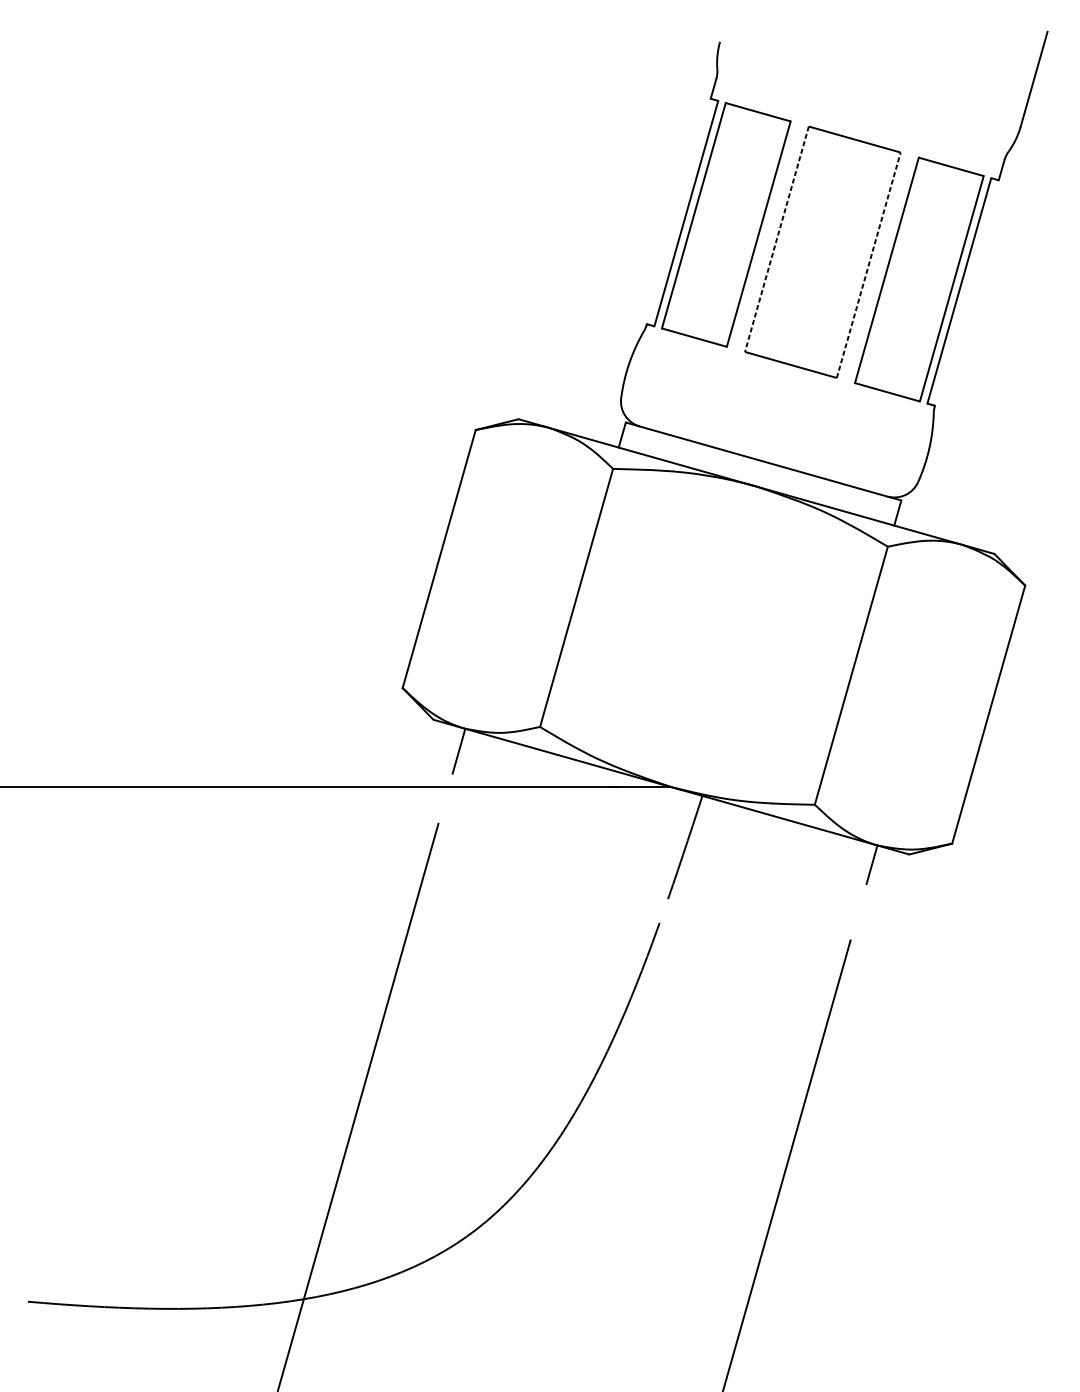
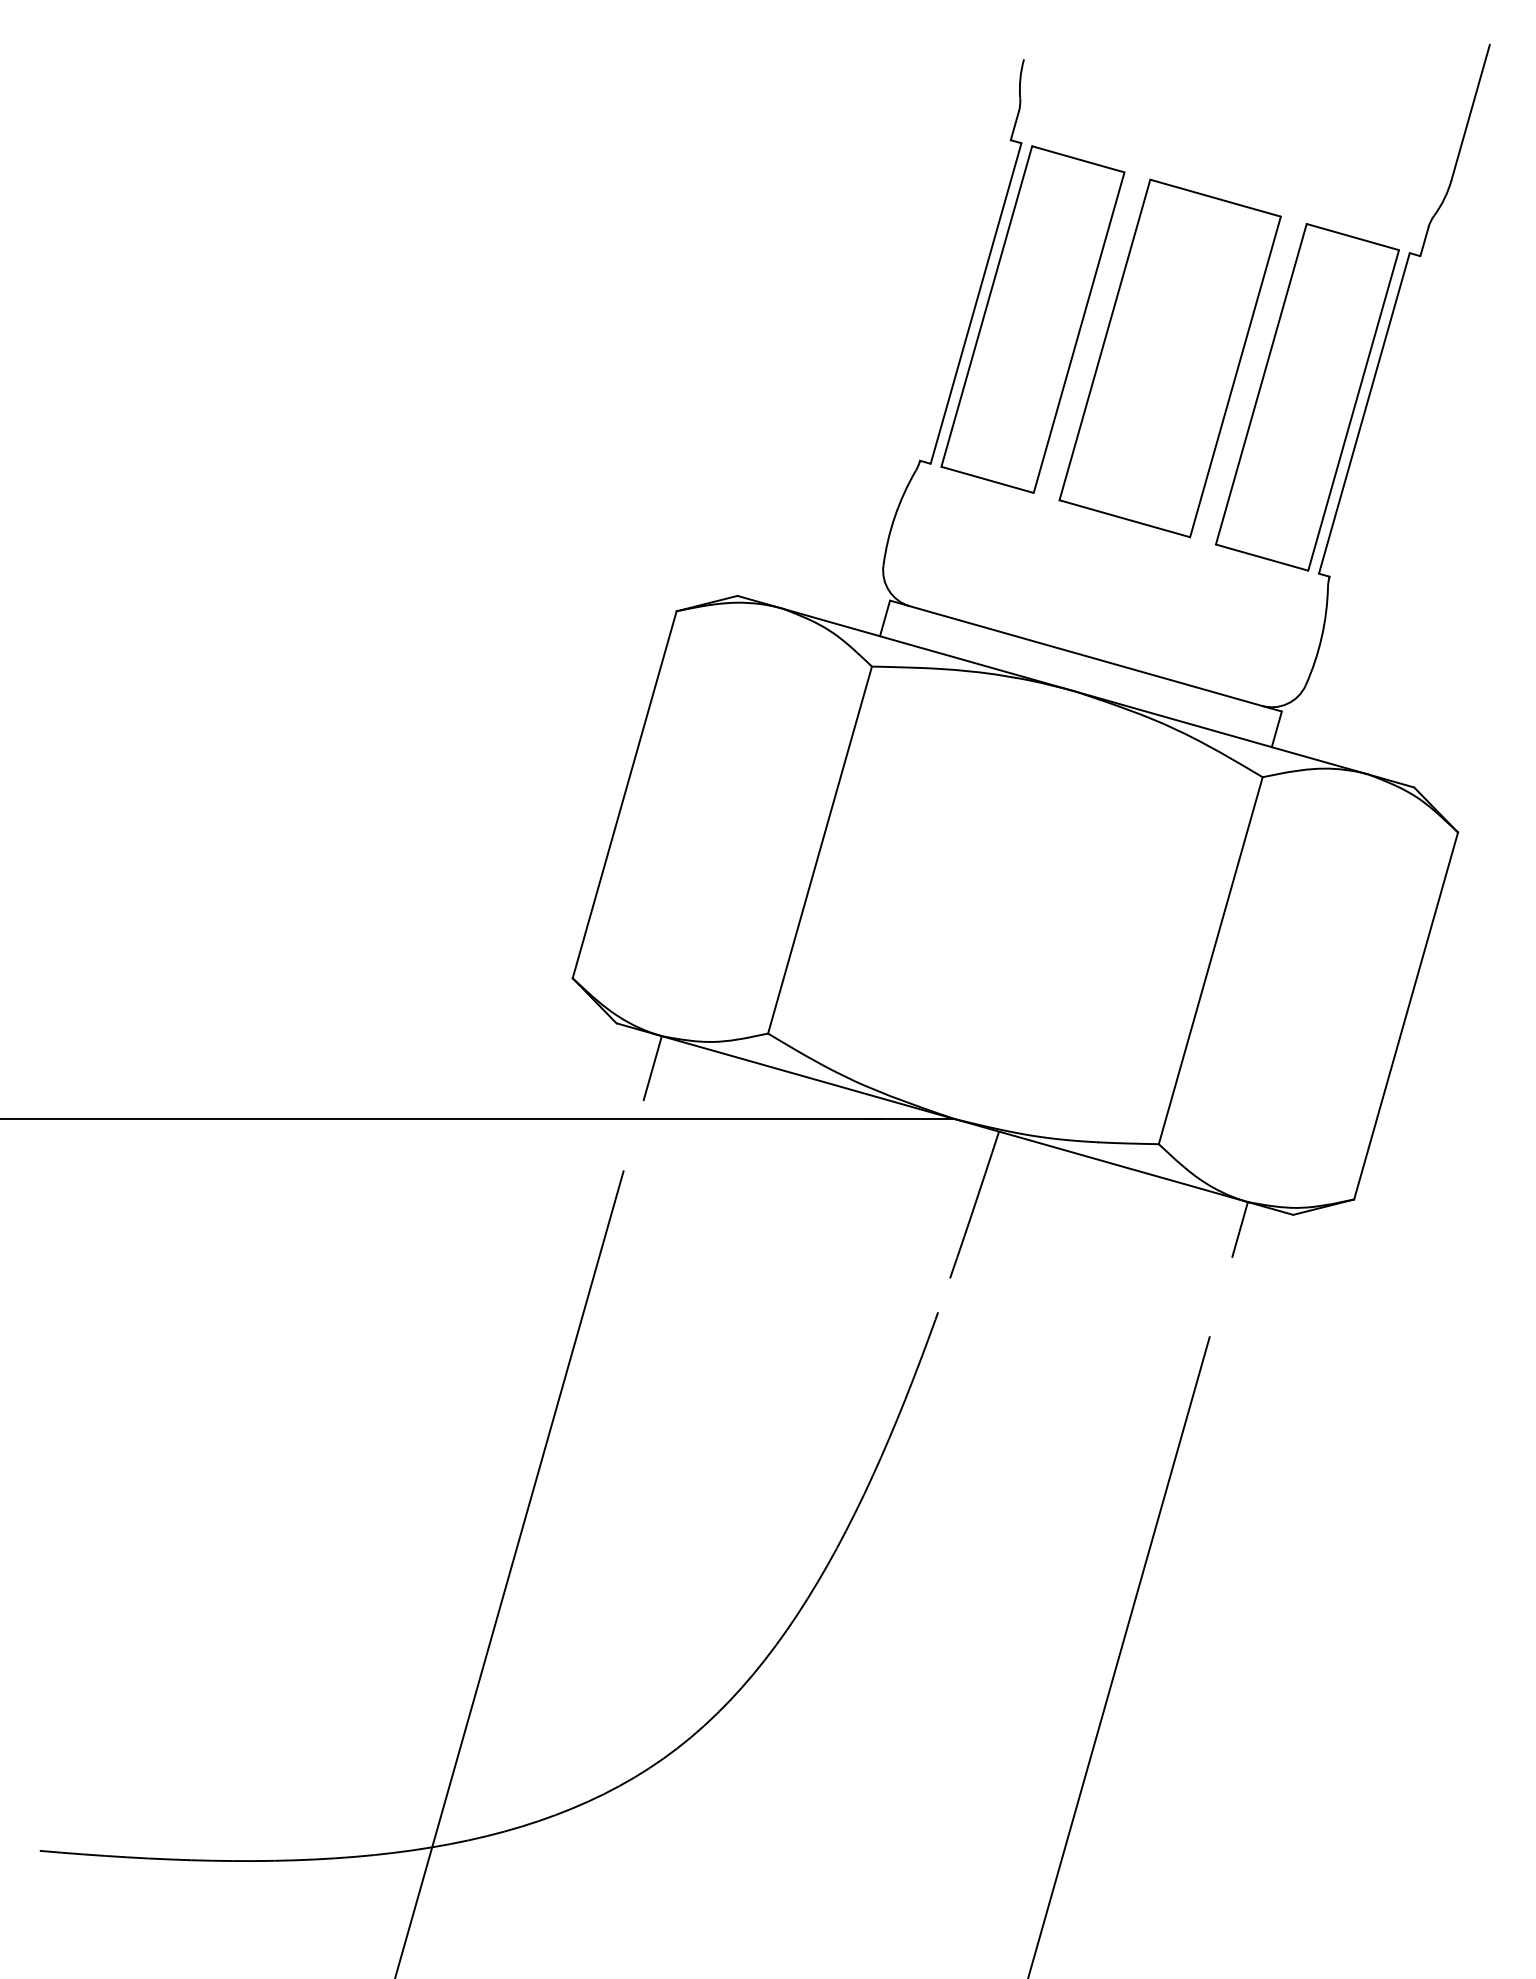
line: (776, 238) -> (1104, 339), dashed -> solid
line: (868, 264) -> (1235, 376), dashed -> solid

